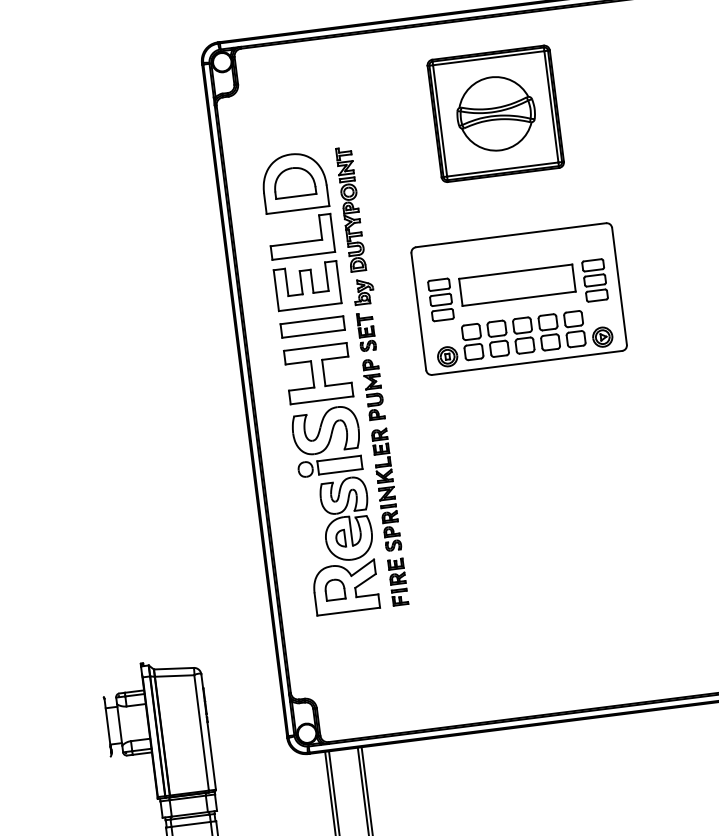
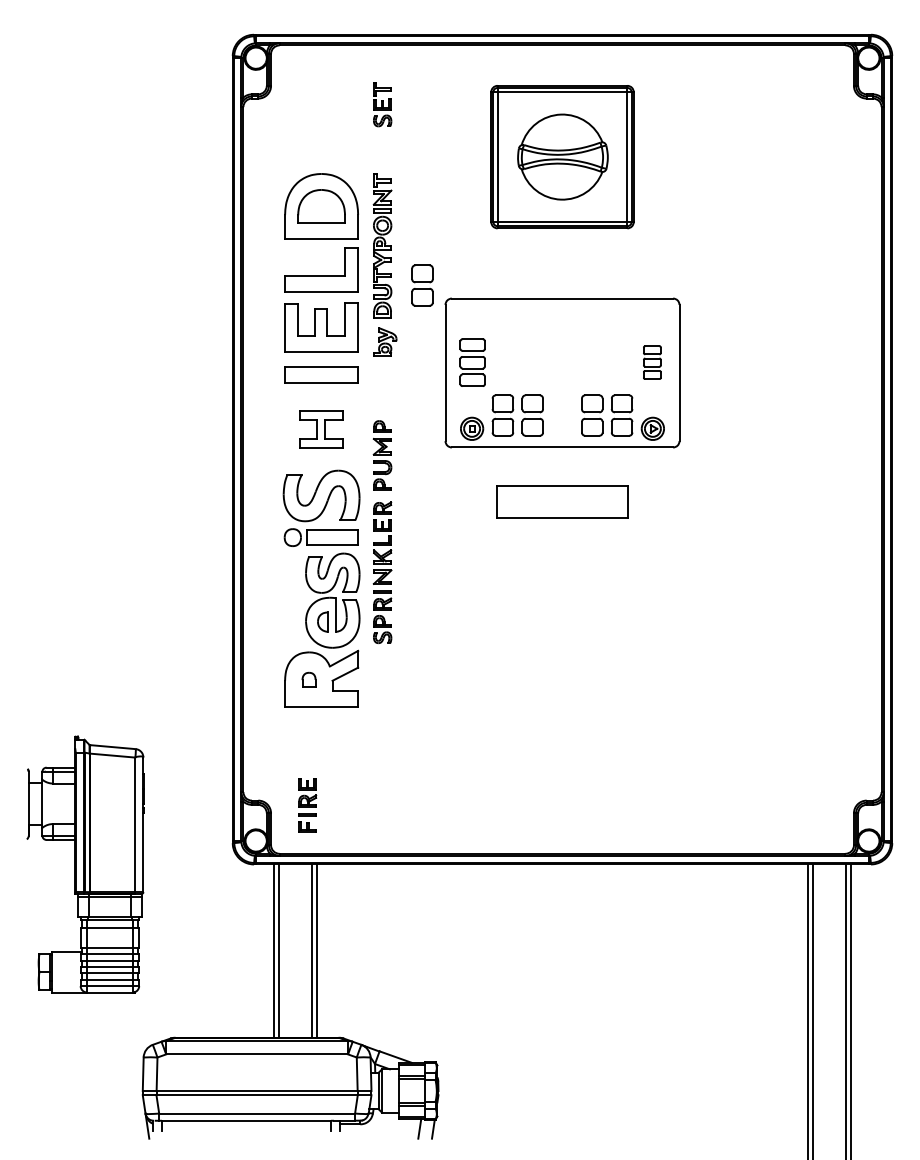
part: (595, 280) -> (652, 362), size x0.7
part: (517, 284) -> (562, 501), moved
part: (366, 331) -> (382, 104), moved
part: (523, 335) -> (422, 285), moved
part: (318, 373) -> (321, 429), size x0.6
part: (398, 582) -> (307, 805), moved
part: (334, 589) -> (308, 679), size x0.6

